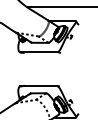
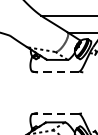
line: (38, 52) -> (55, 71), solid -> dashed
line: (38, 86) -> (55, 113), solid -> dashed

